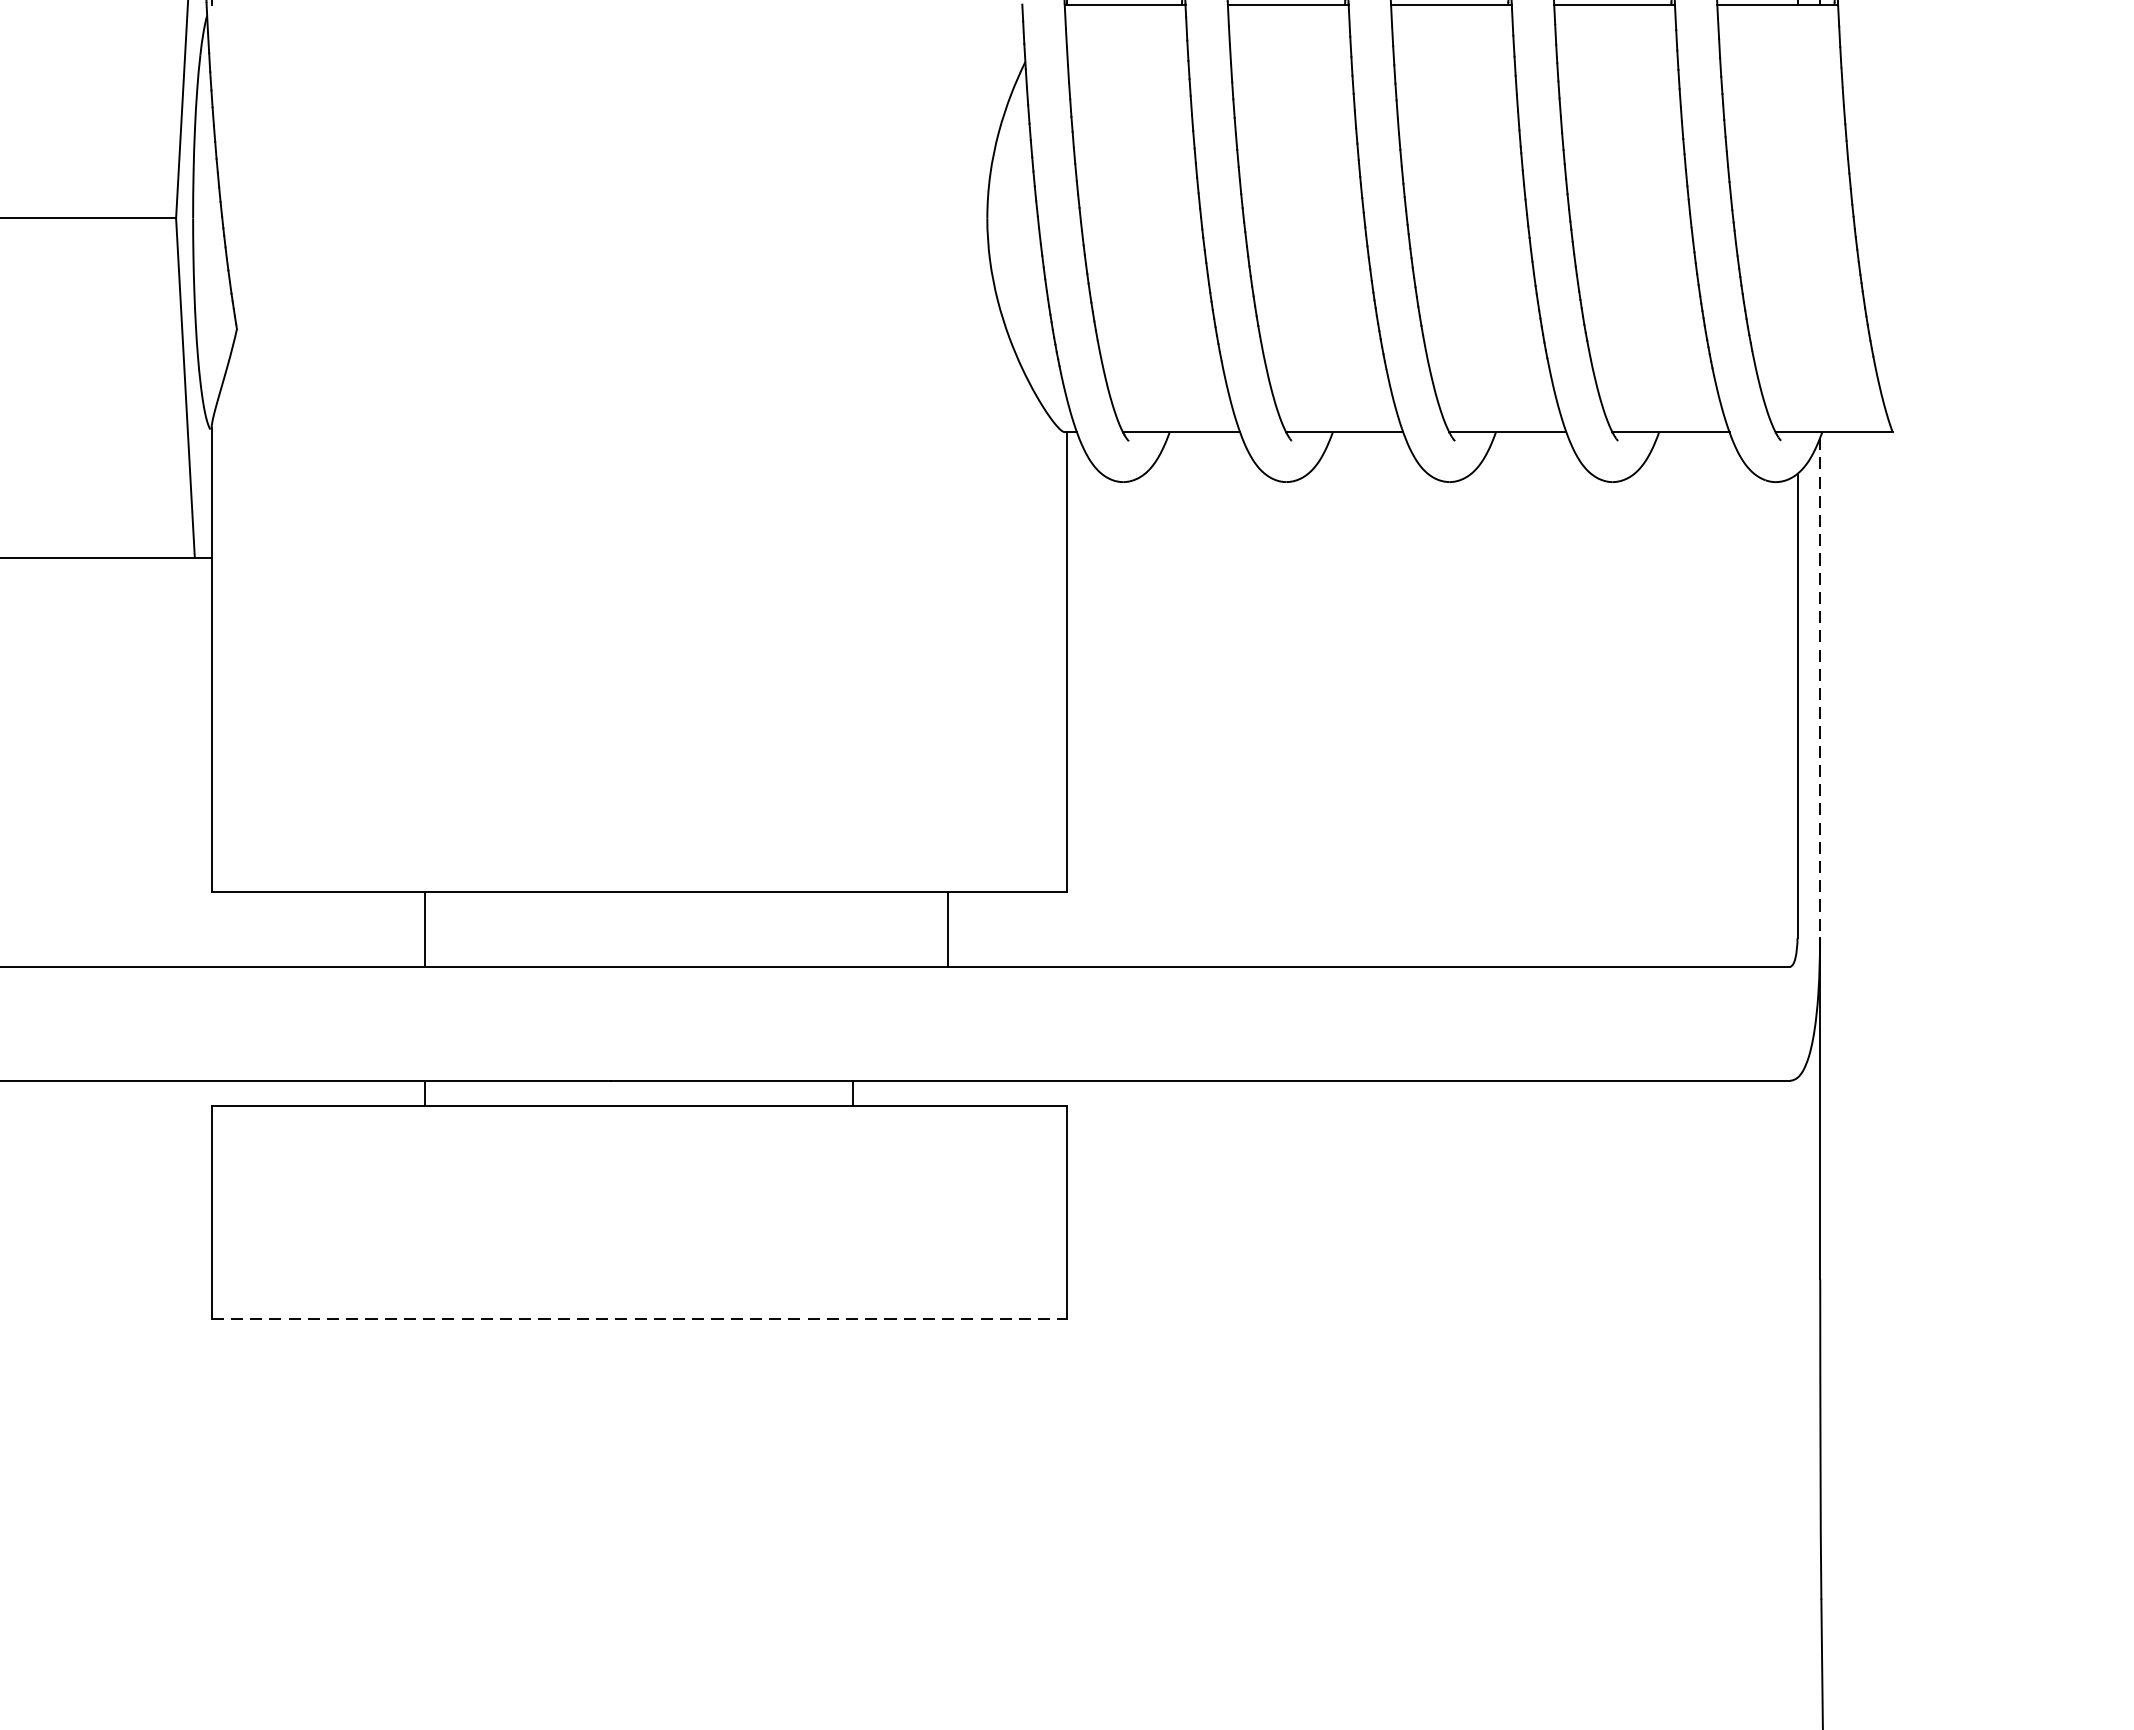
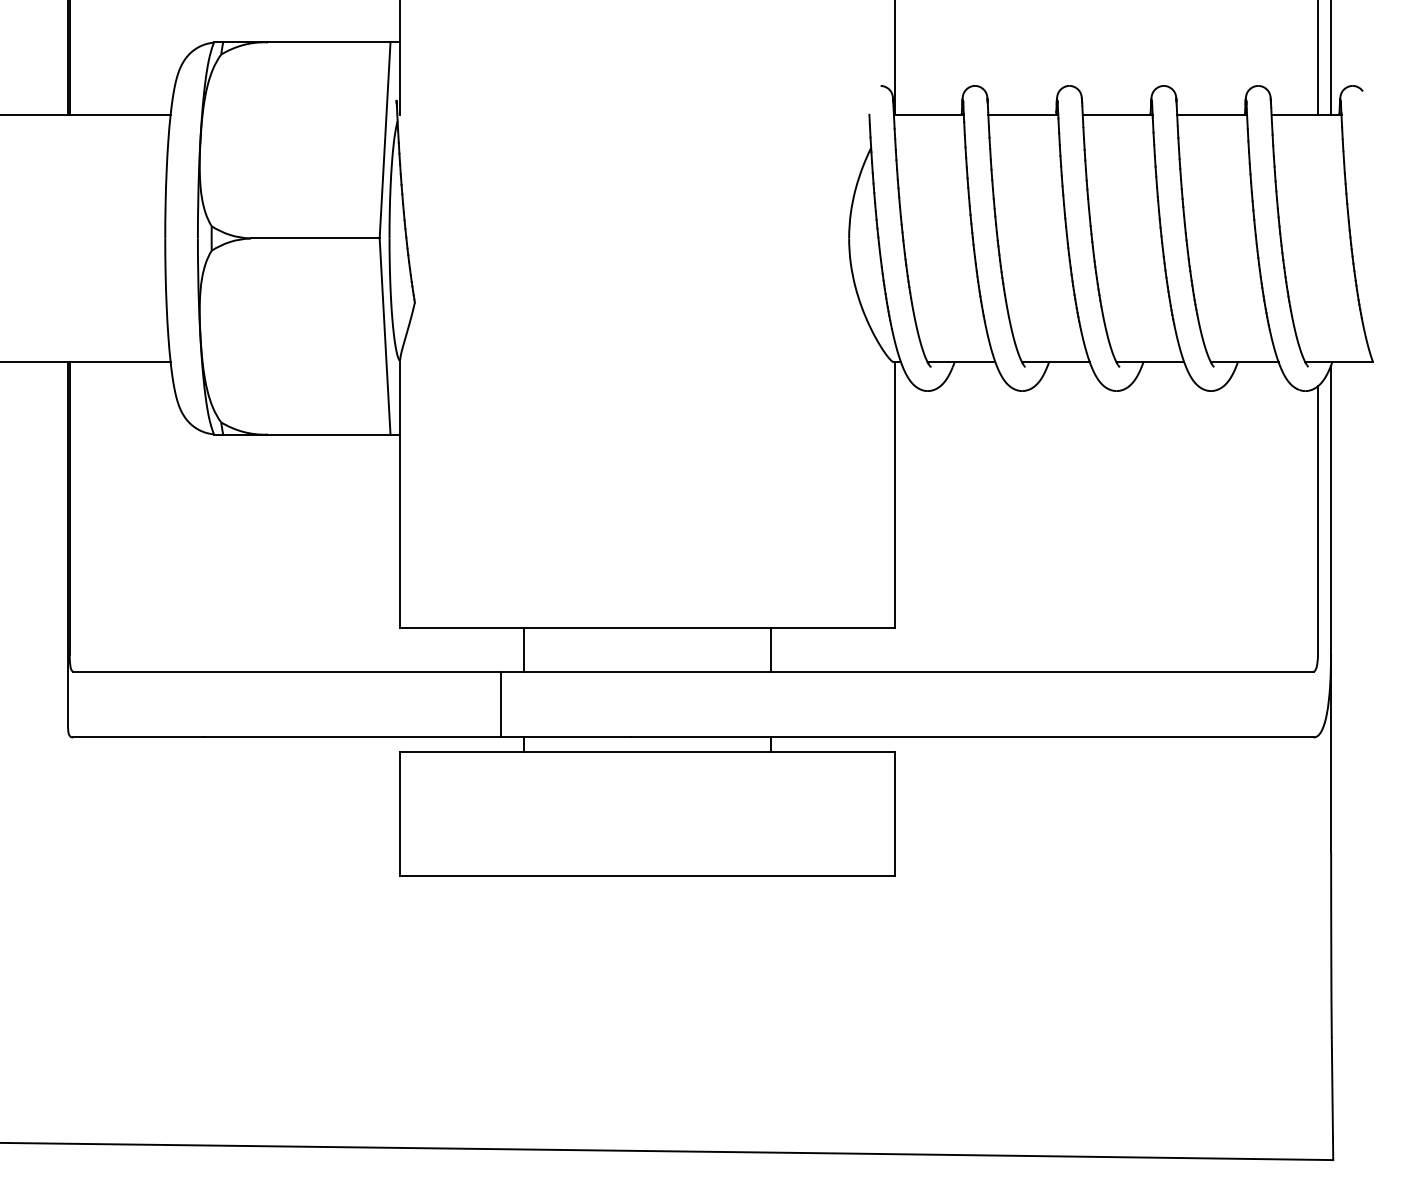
line: (1820, 688) -> (1331, 510), dashed -> solid
line: (948, 928) -> (771, 649), moved
line: (386, 1023) -> (501, 704), added
line: (640, 1319) -> (648, 875), dashed -> solid

